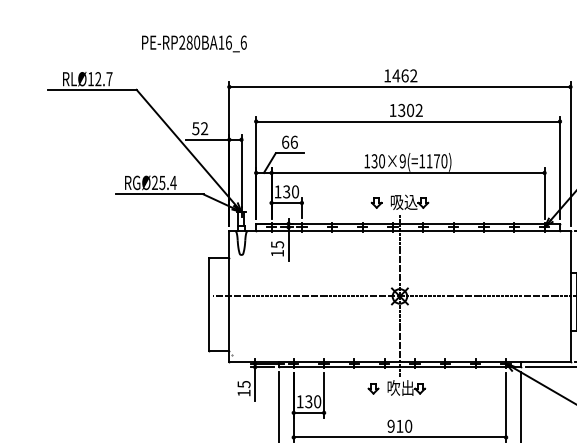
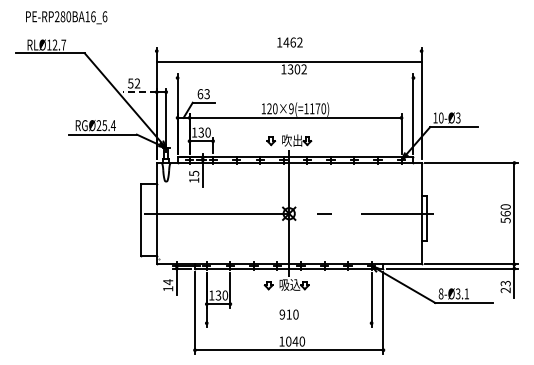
text: (194, 43) -> (66, 17), moved
line: (399, 87) -> (288, 62), moved
line: (408, 122) -> (295, 78), removed
line: (207, 140) -> (139, 92), solid -> dashed
text: (293, 142) -> (206, 94), 66 -> 63
text: (374, 162) -> (269, 109), 130×9(=1170) -> 120×9(=1170)
text: (404, 202) -> (292, 140), 吸込 -> 吹出
text: (244, 384) -> (168, 282), 15 -> 14
text: (401, 387) -> (290, 284), 吹出 -> 吸込
line: (399, 437) -> (288, 323), removed

